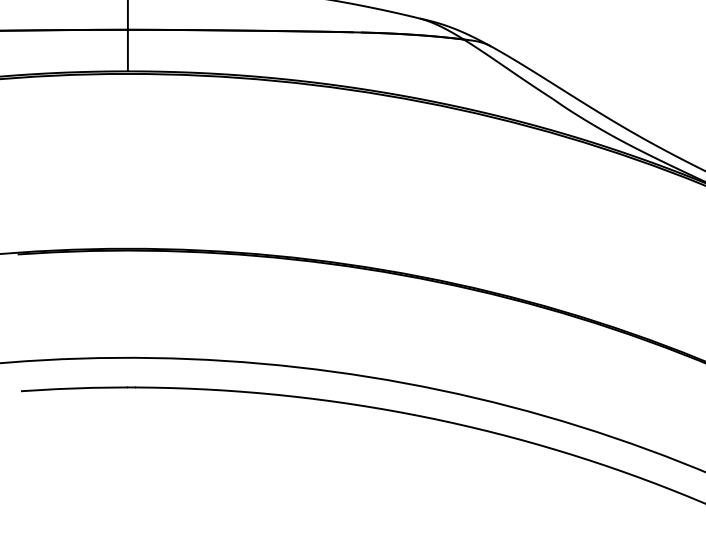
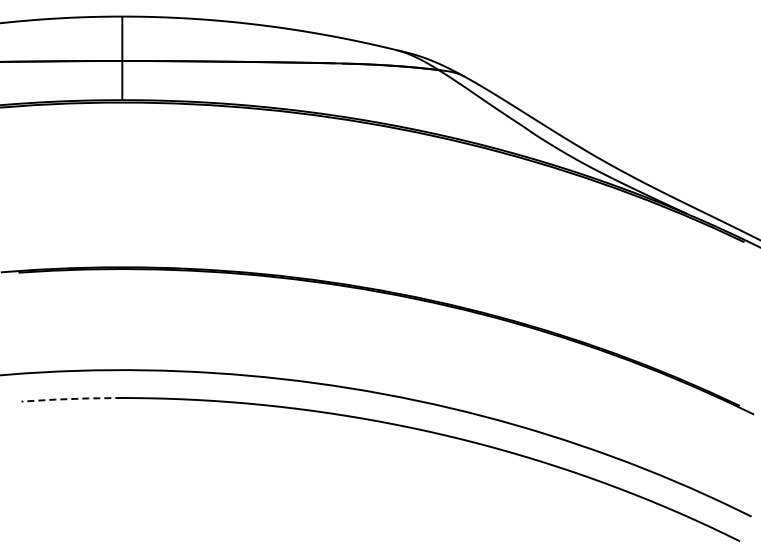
line: (73, 389) -> (71, 399), solid -> dashed

